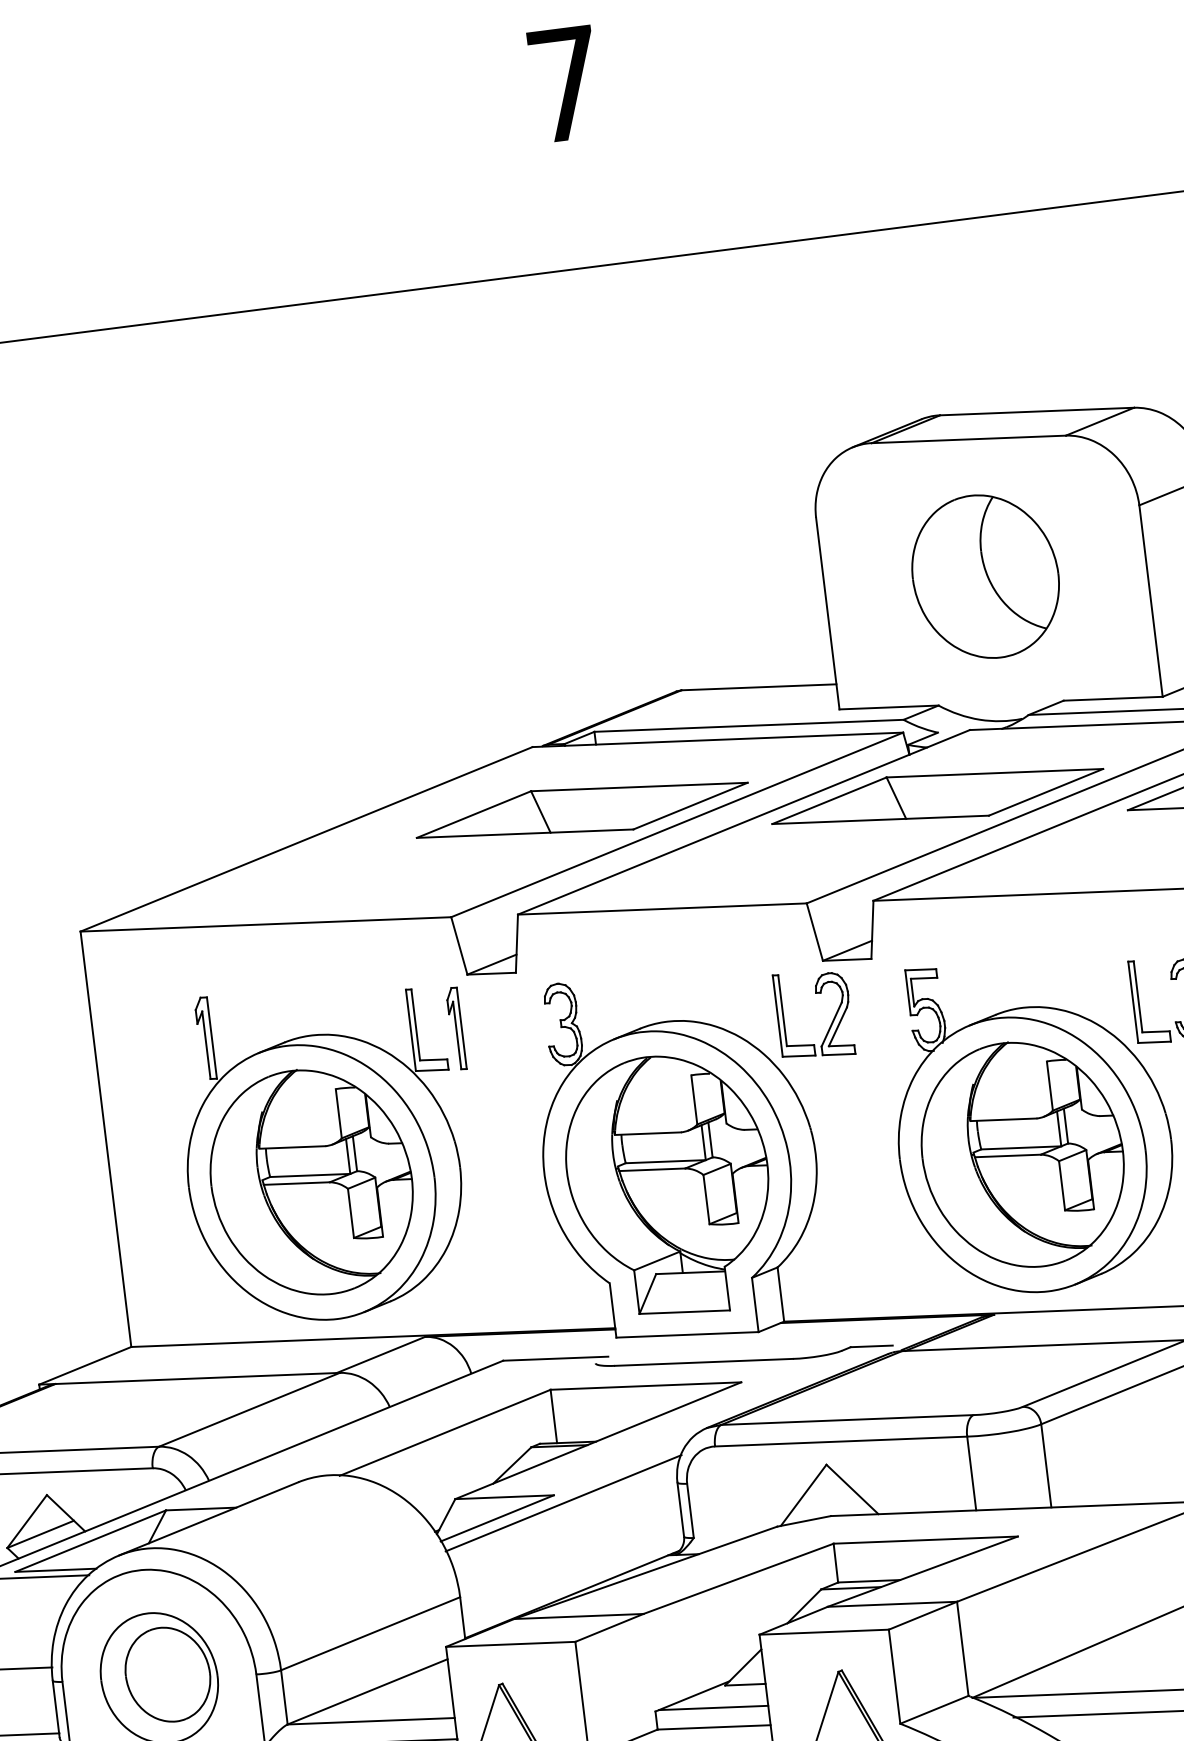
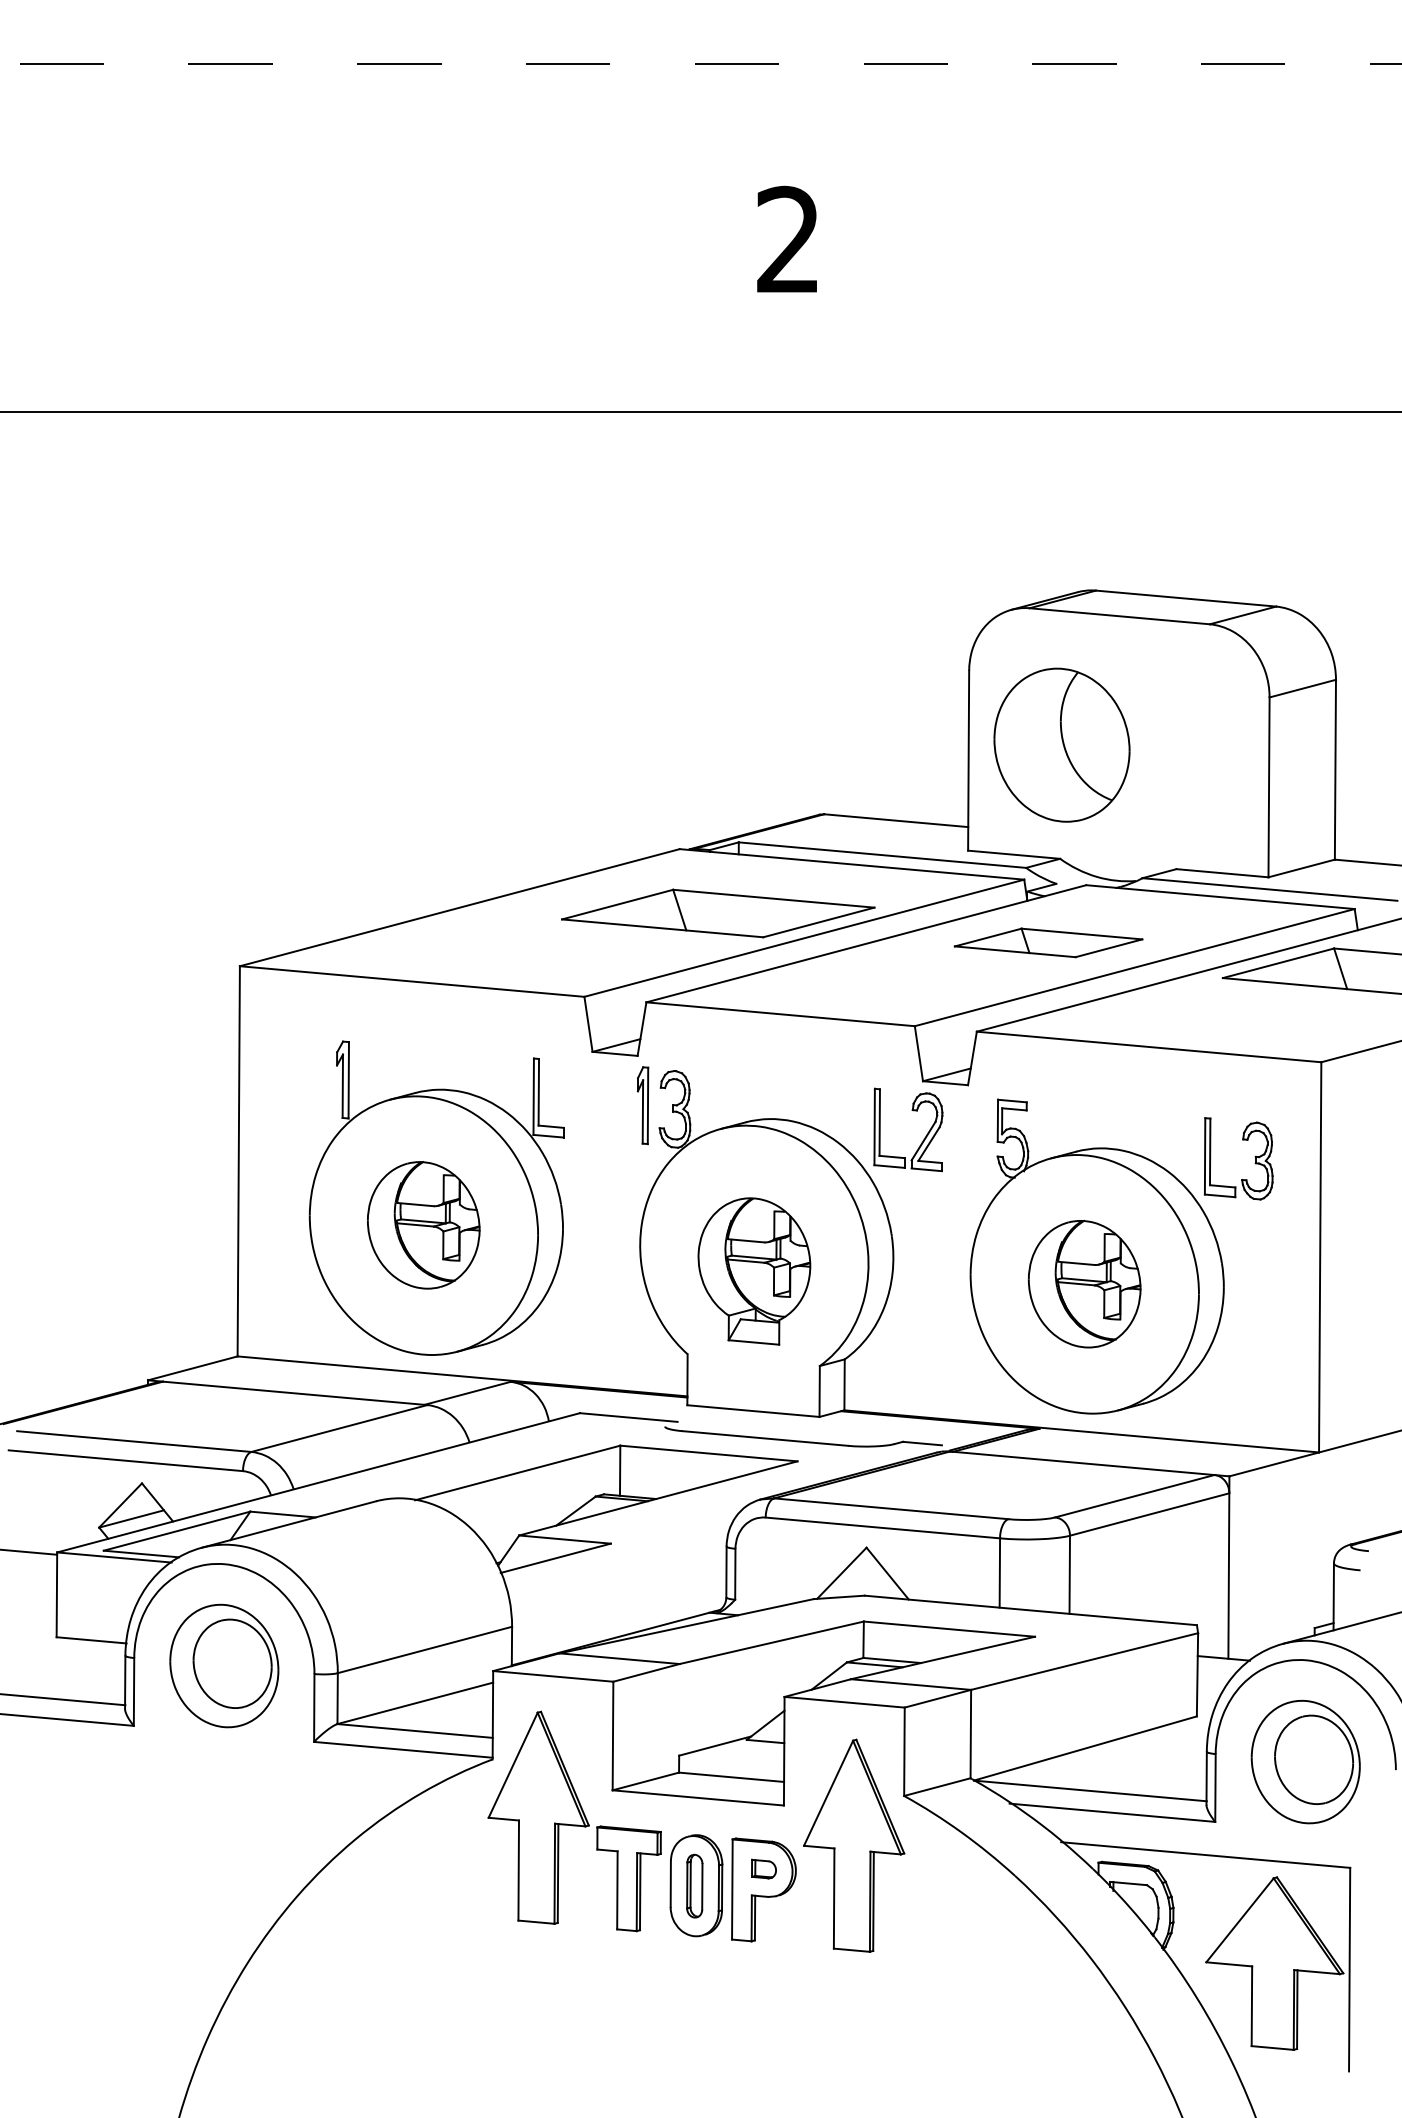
text: (563, 82) -> (787, 238), 7 -> 2
part: (985, 575) -> (1061, 744), moved
part: (937, 796) -> (1048, 942), size x0.6
part: (455, 1028) -> (642, 1105), moved
part: (1022, 1154) -> (1084, 1283), size x0.6
part: (311, 1181) -> (423, 1224), size x0.6
part: (669, 1186) -> (754, 1271), size x0.6
line: (563, 1502) -> (618, 1551), removed
line: (713, 1707) -> (733, 1758), removed

